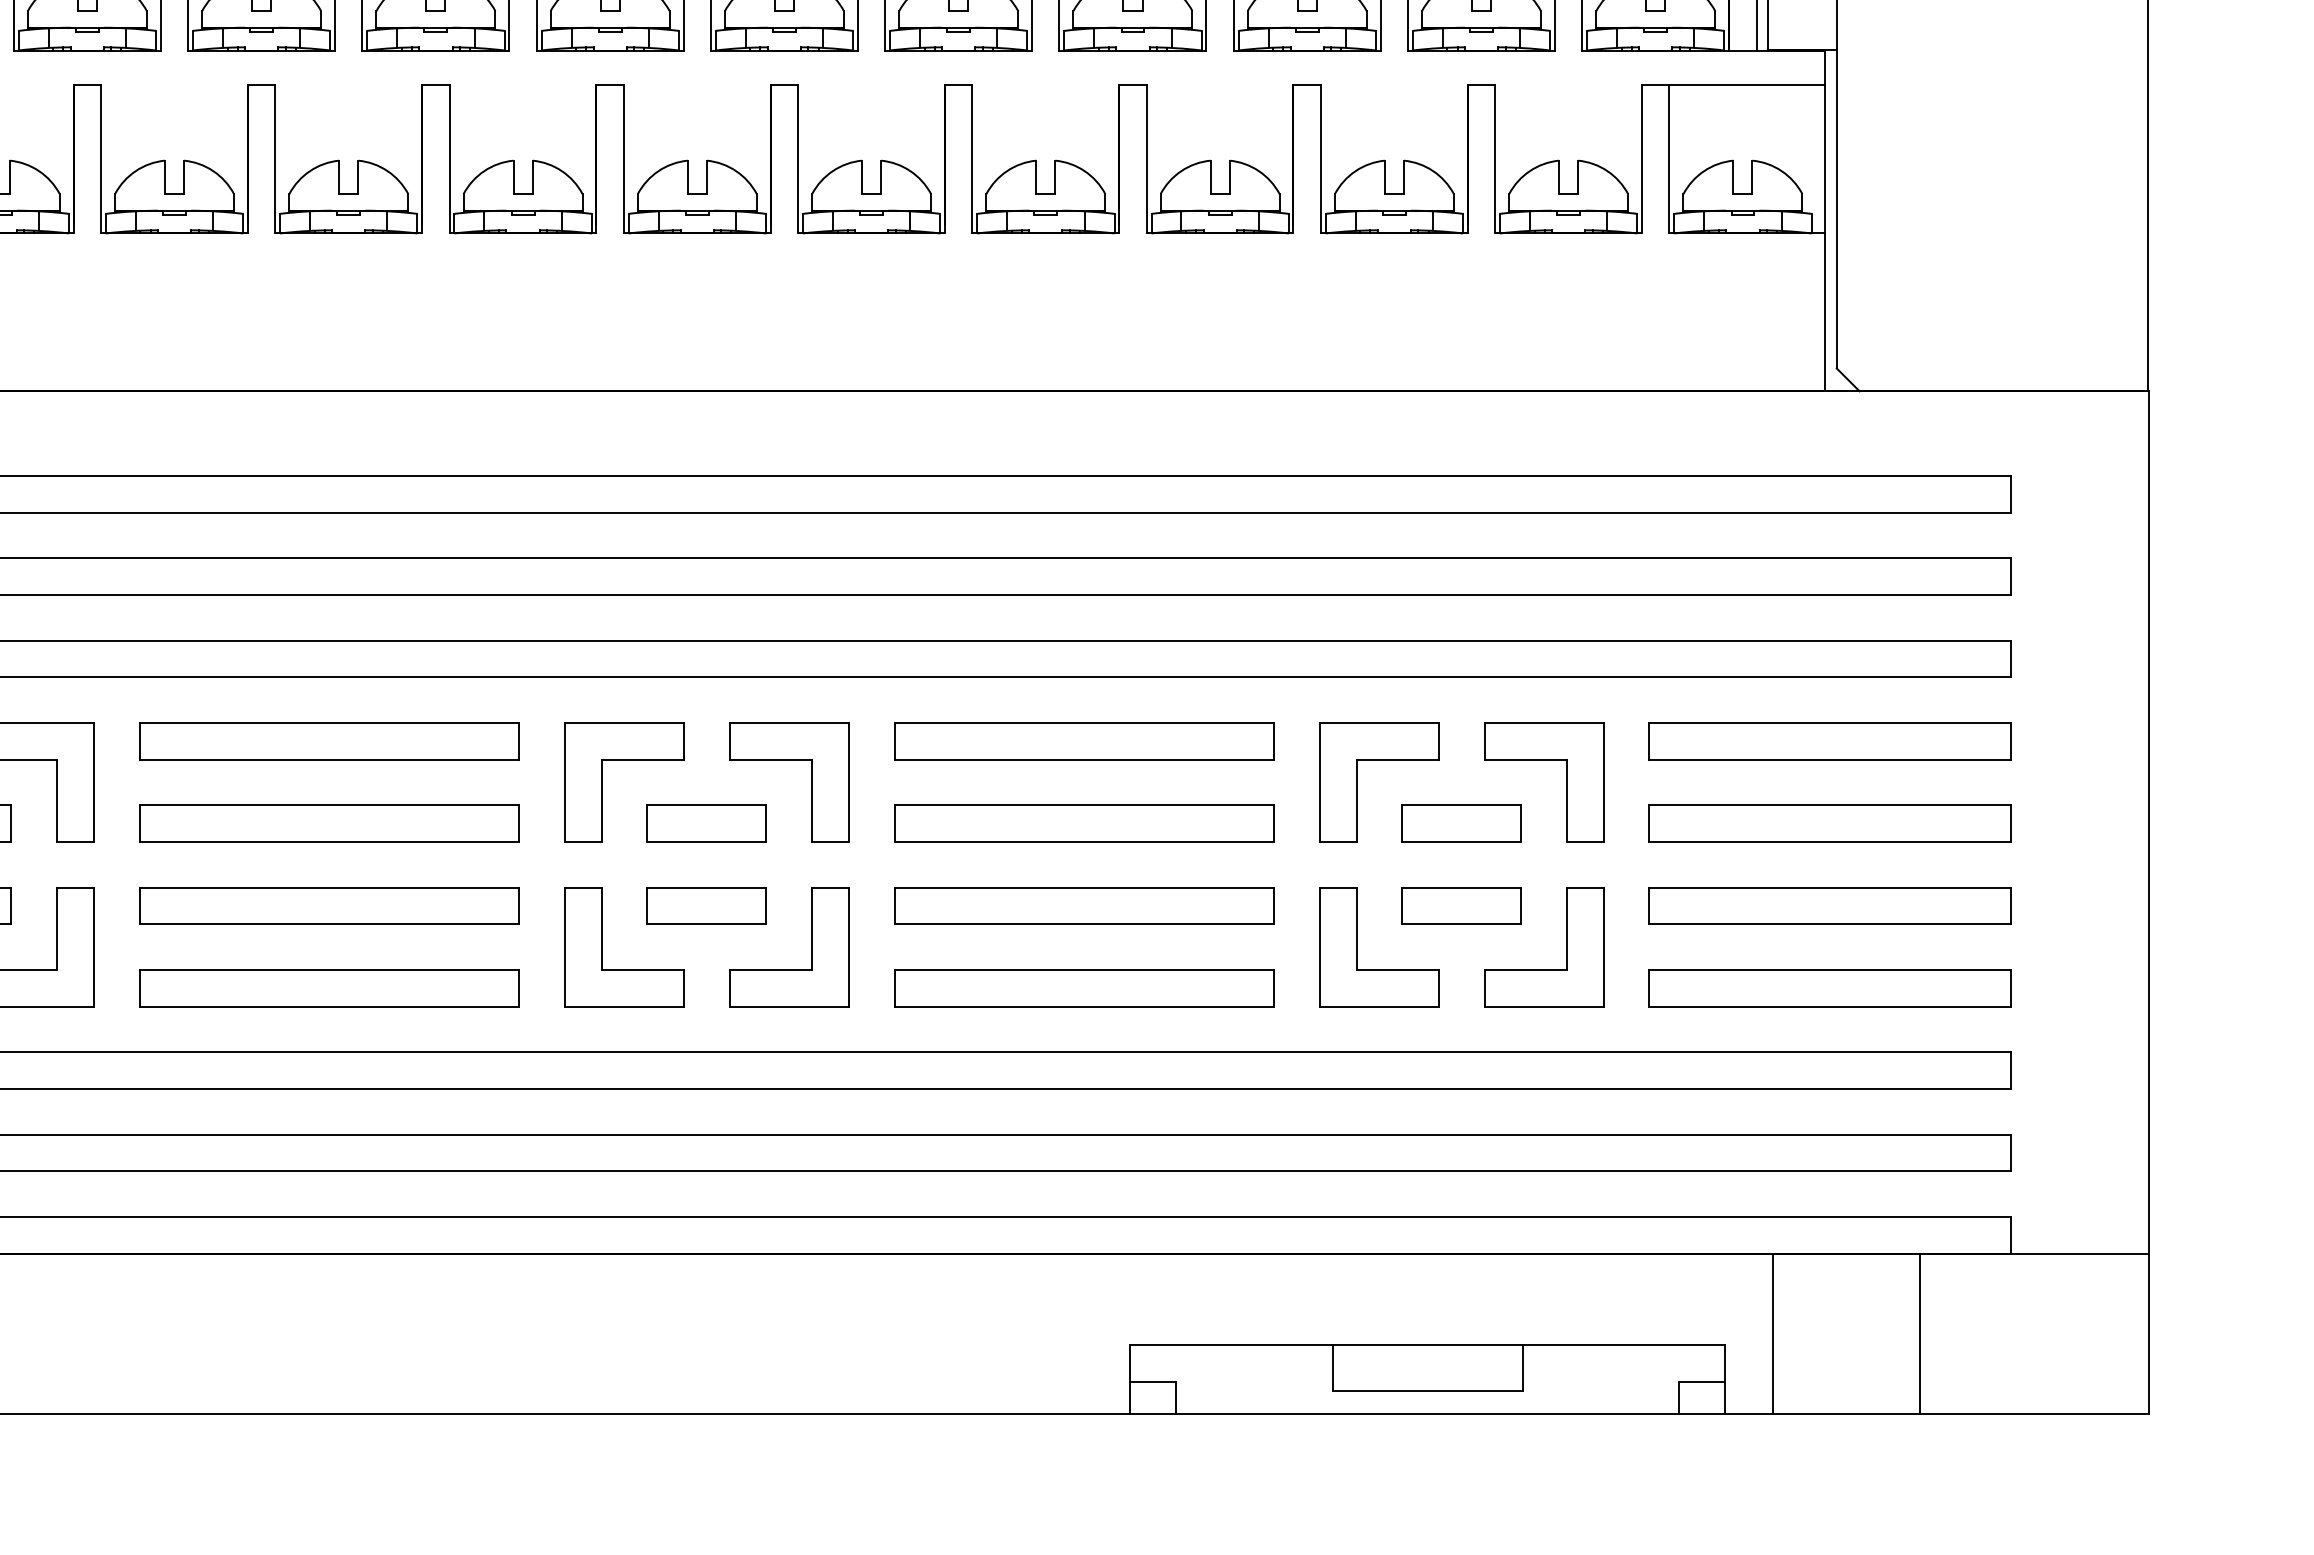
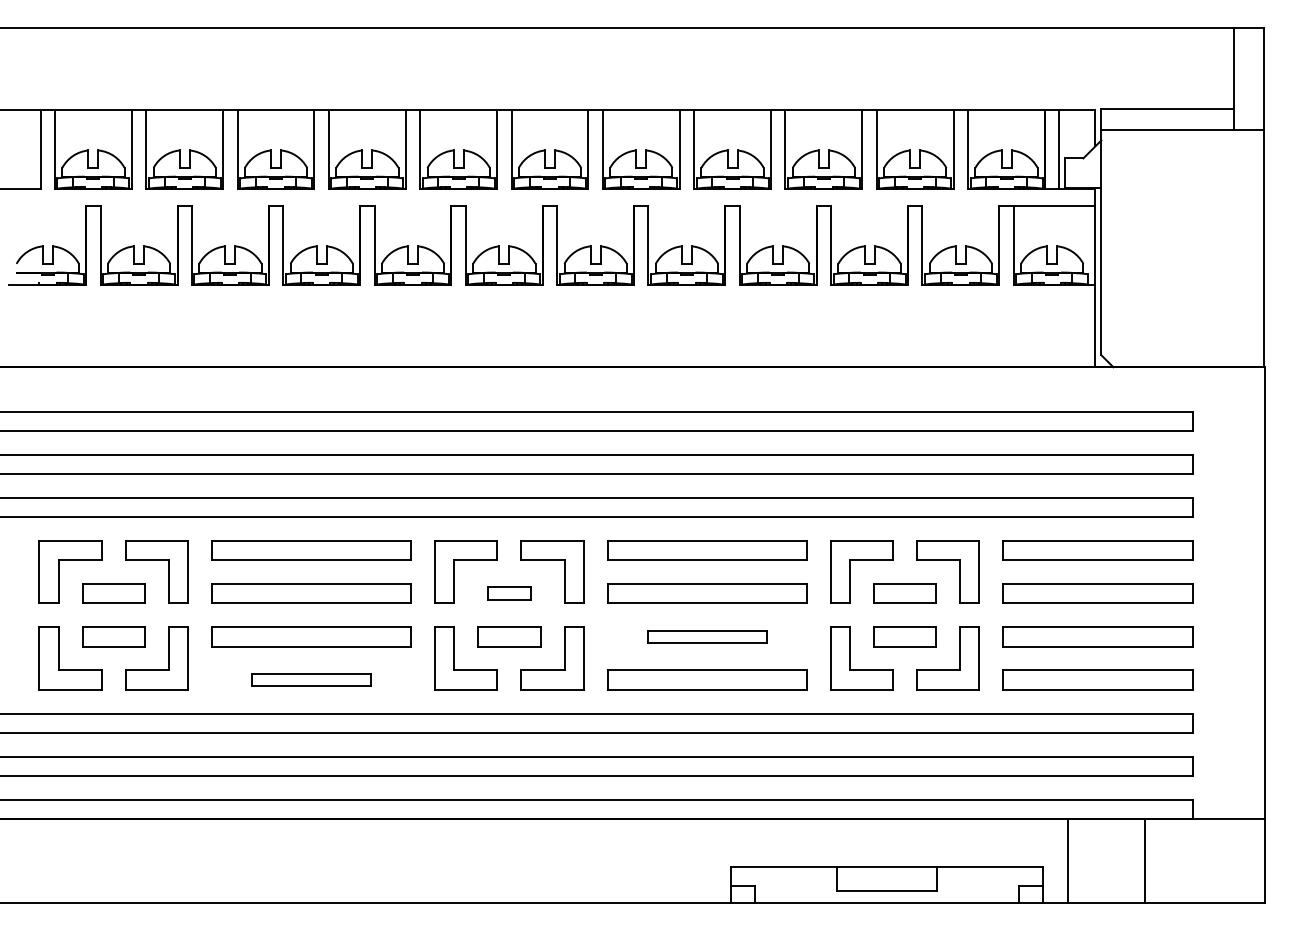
part: (707, 823) -> (509, 593), size x0.7
part: (1085, 905) -> (707, 636), size x0.6
part: (329, 987) -> (311, 679), size x0.6

